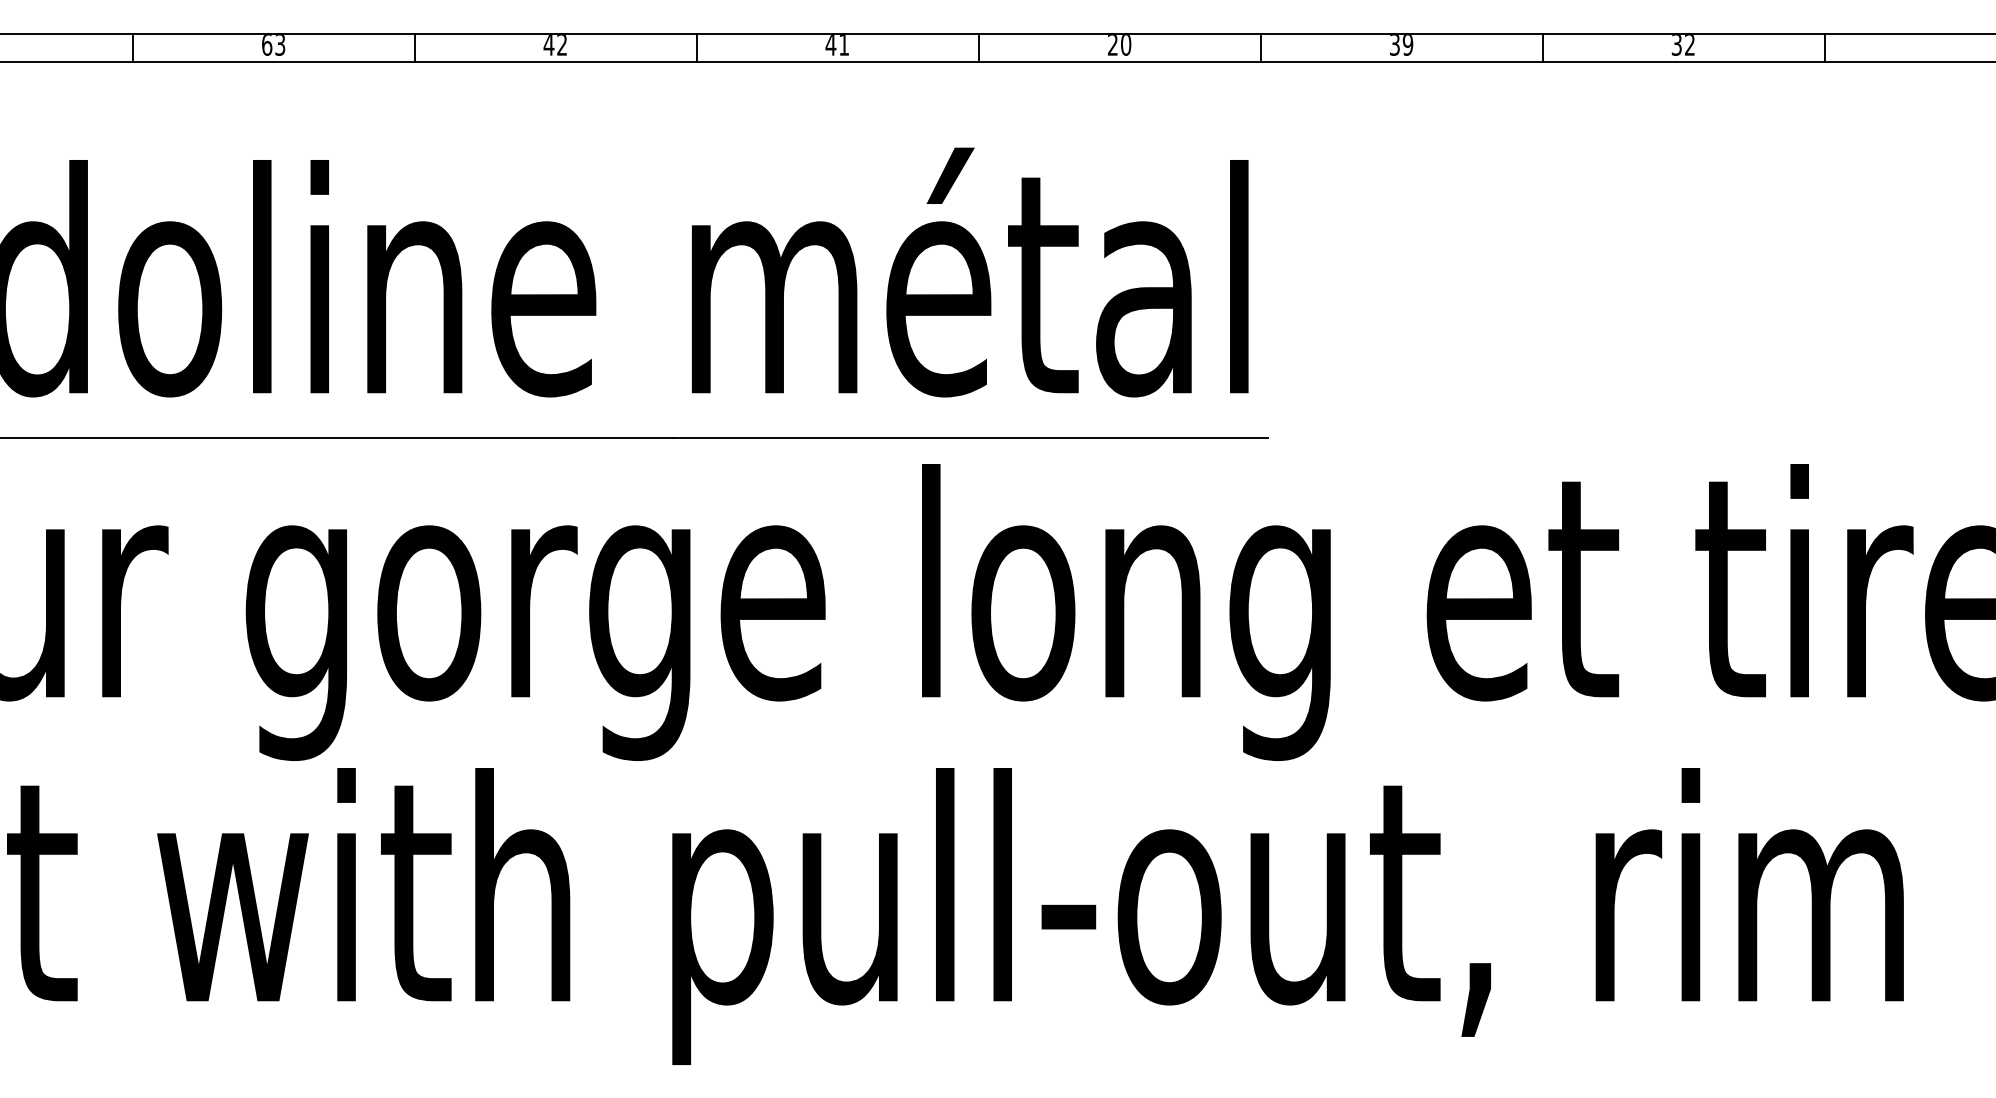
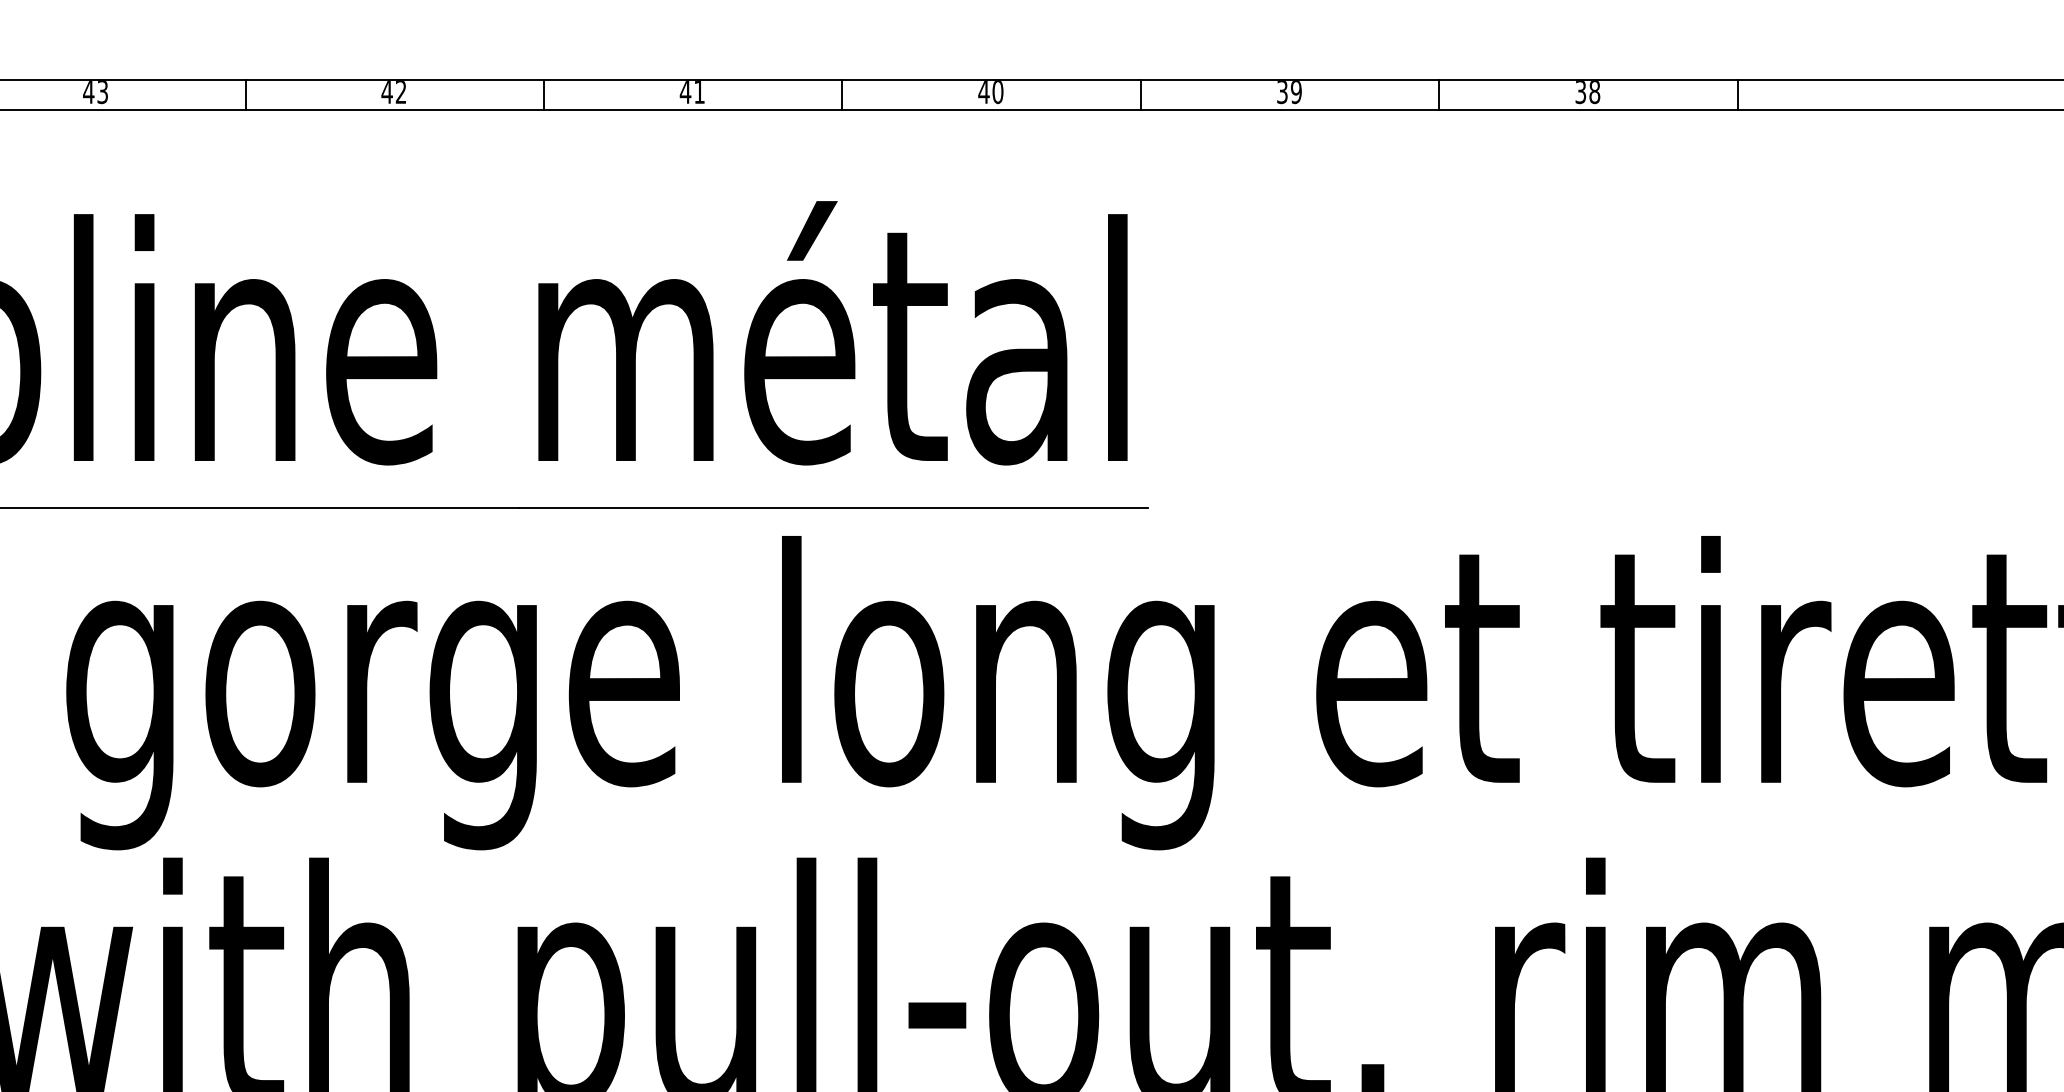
text: (266, 45) -> (88, 92), 63 -> 43
text: (1112, 45) -> (983, 92), 20 -> 40
text: (1689, 45) -> (1594, 92), 32 -> 38

